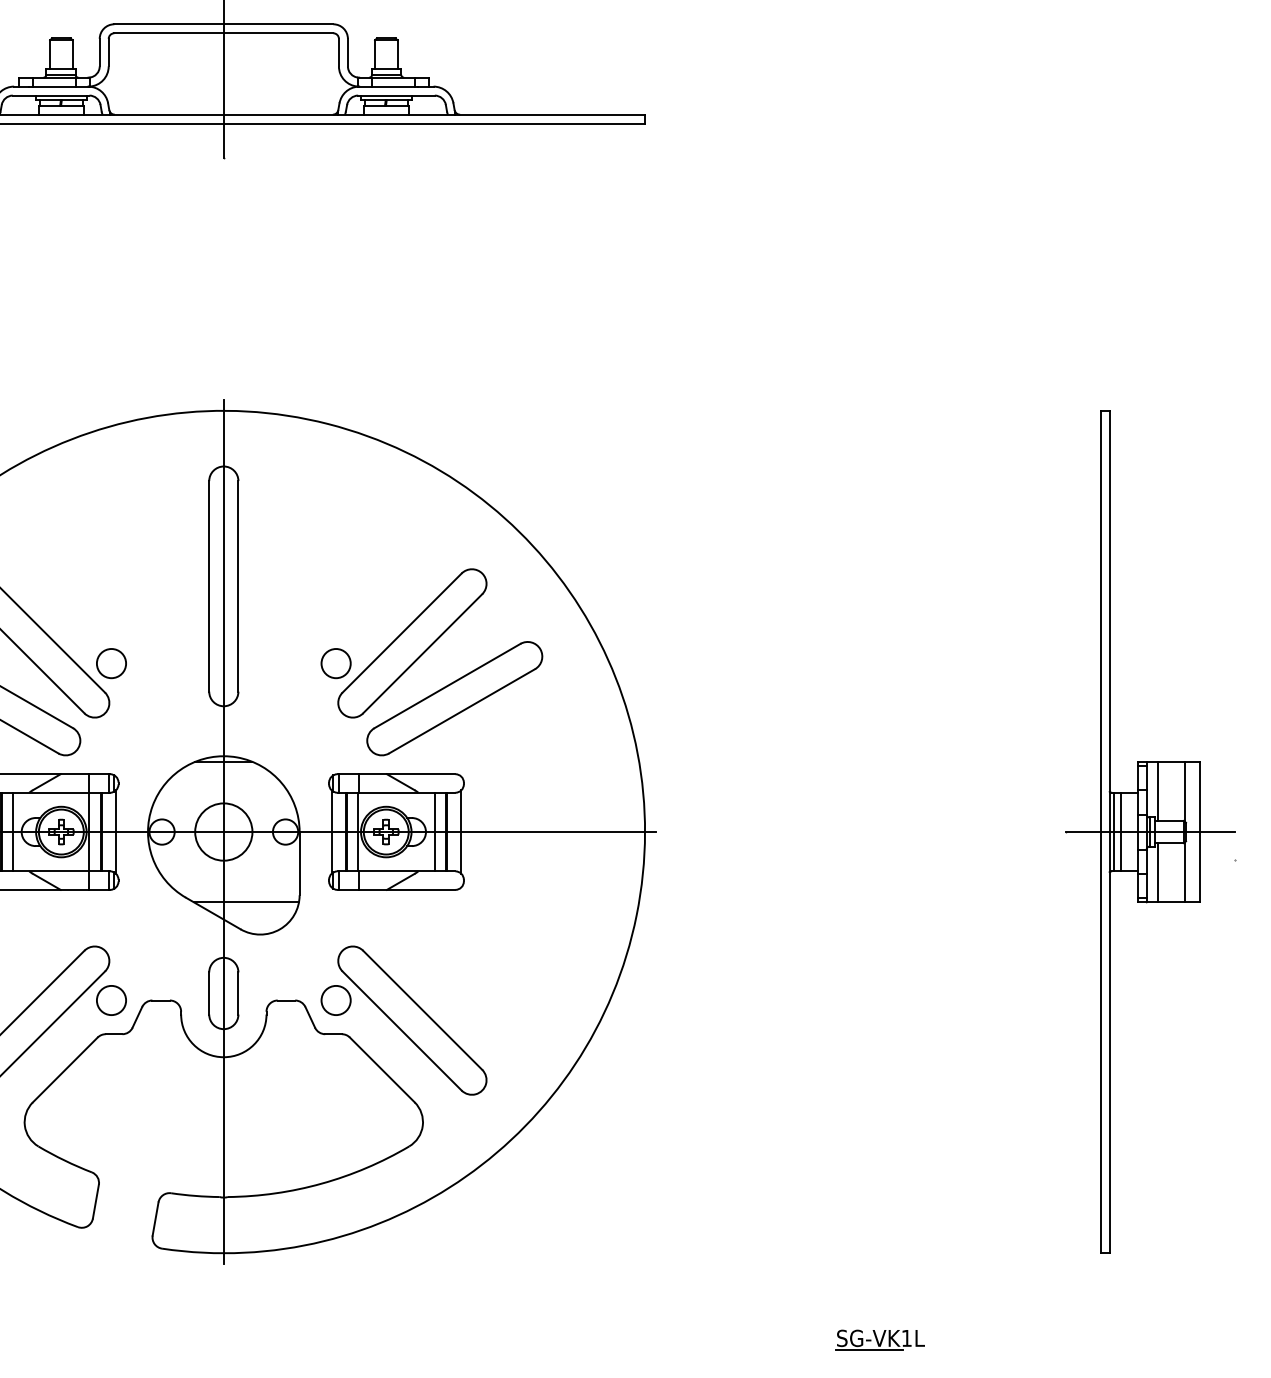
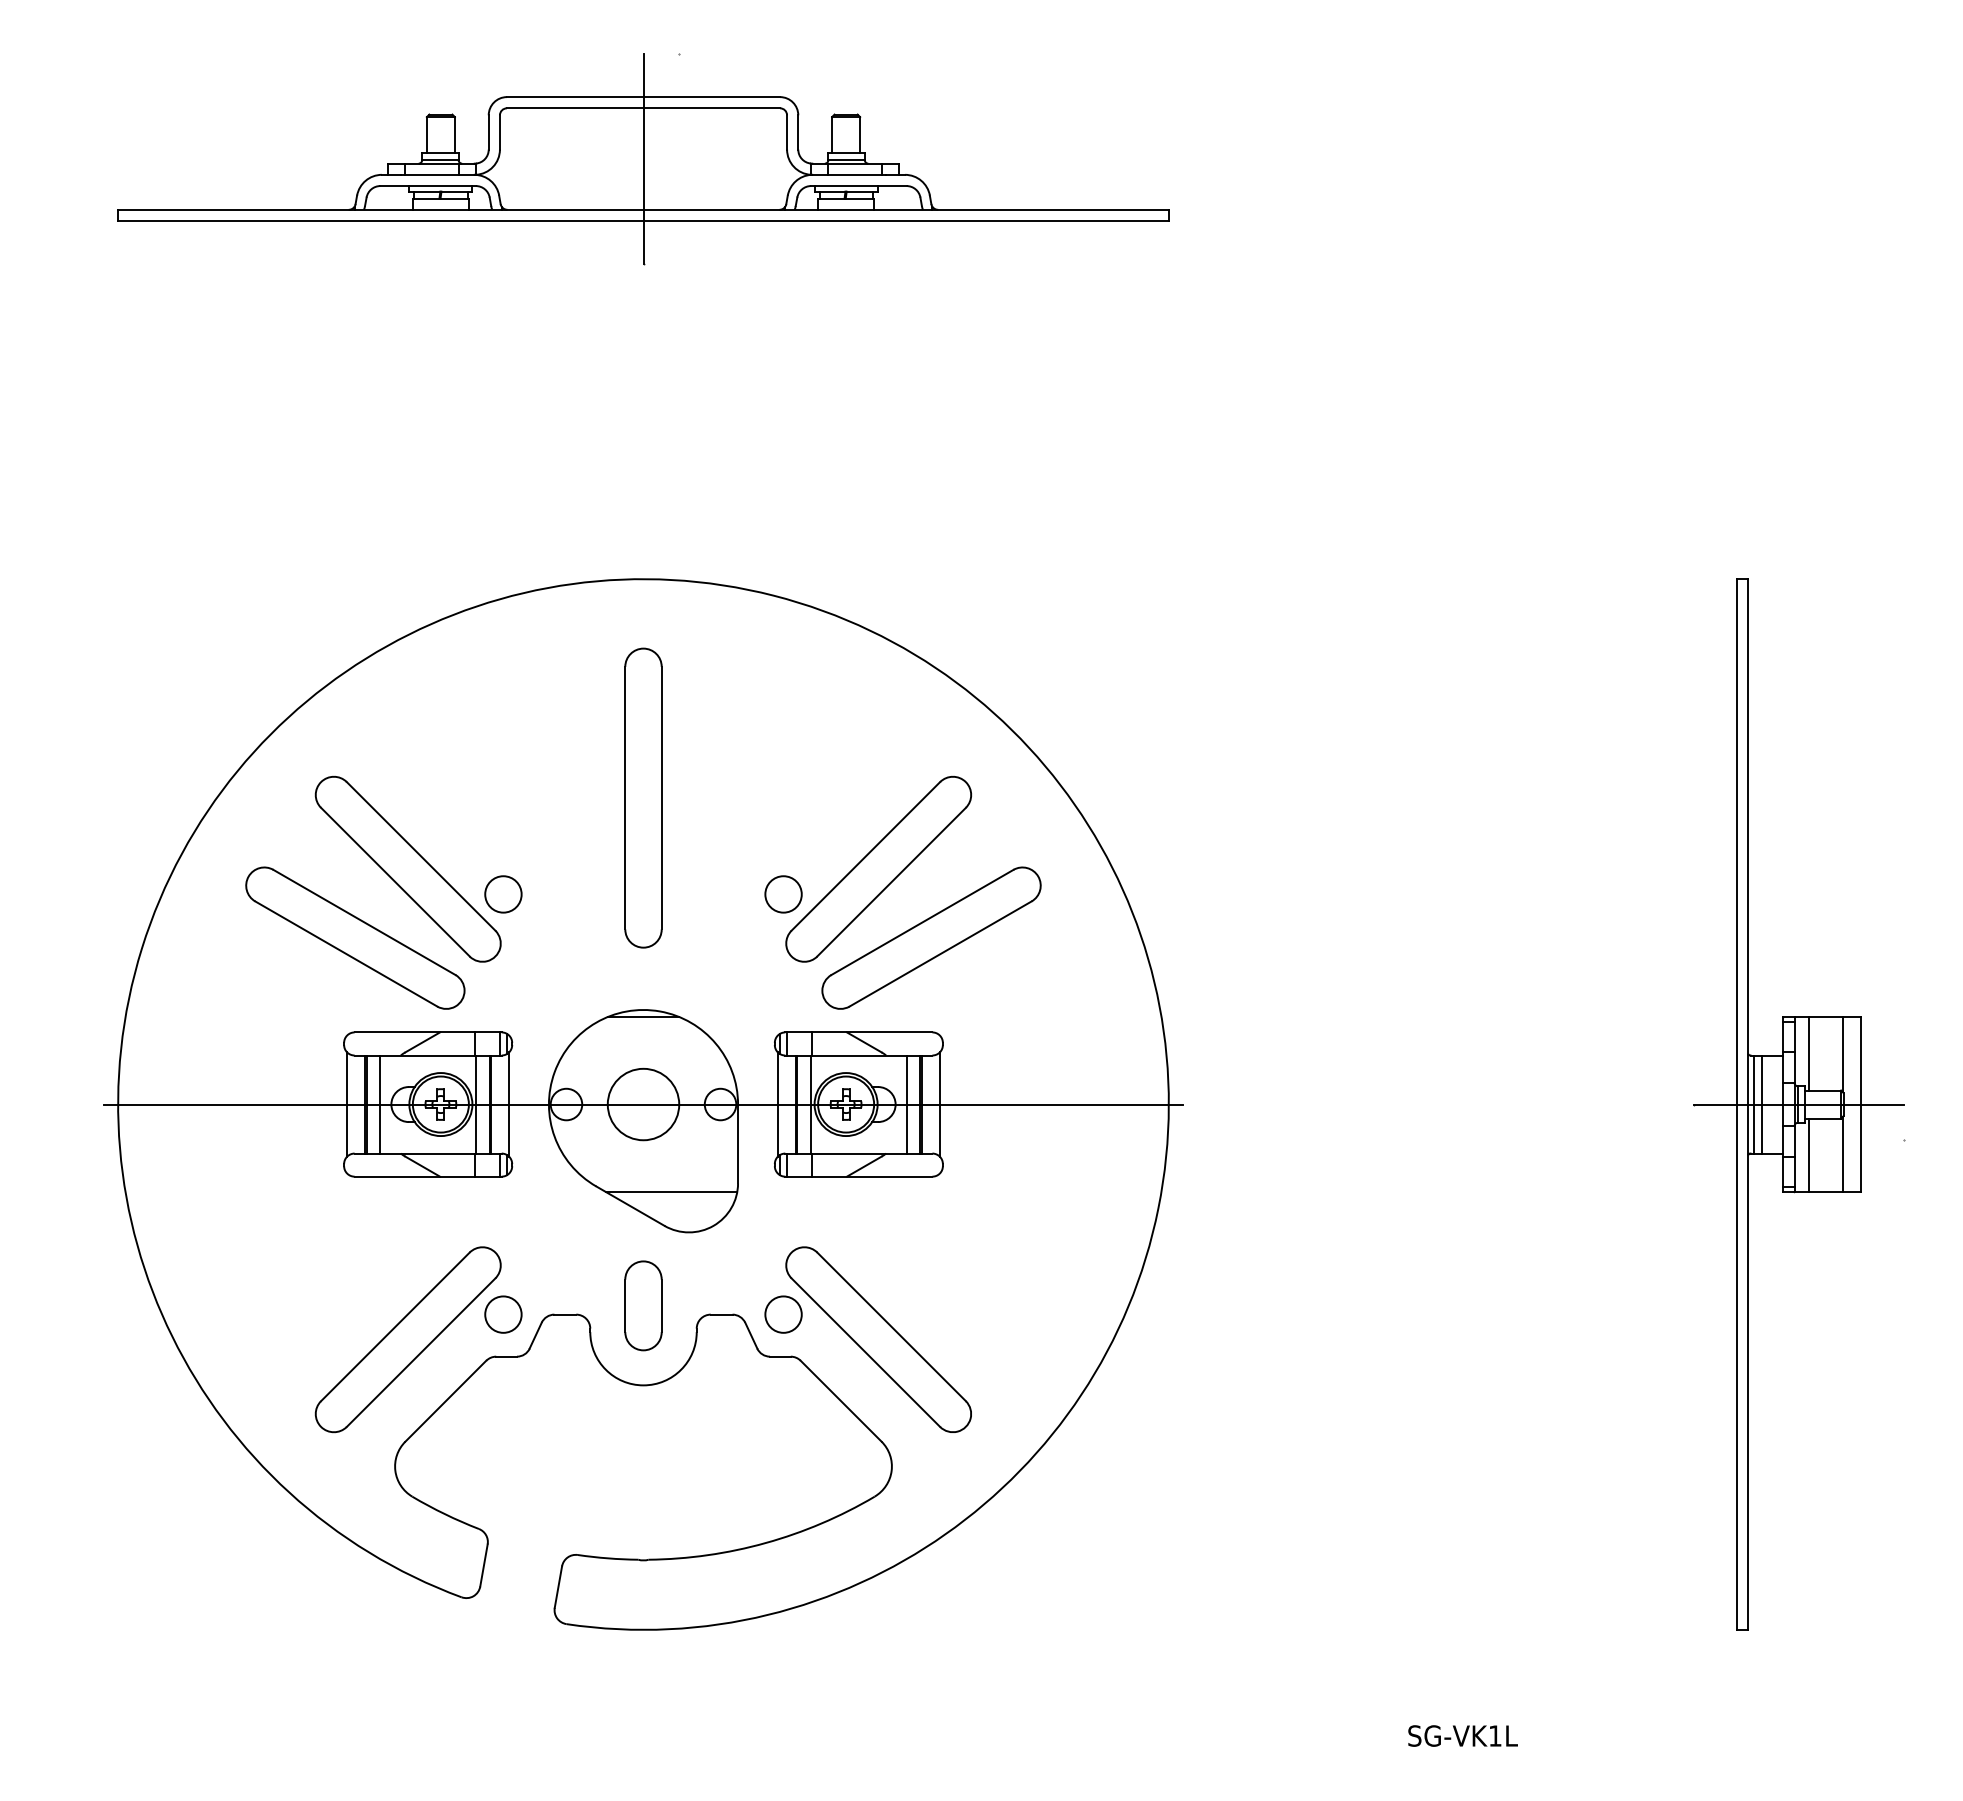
line: (223, 832) -> (643, 1104), removed
line: (869, 1349) -> (1448, 1750), removed

